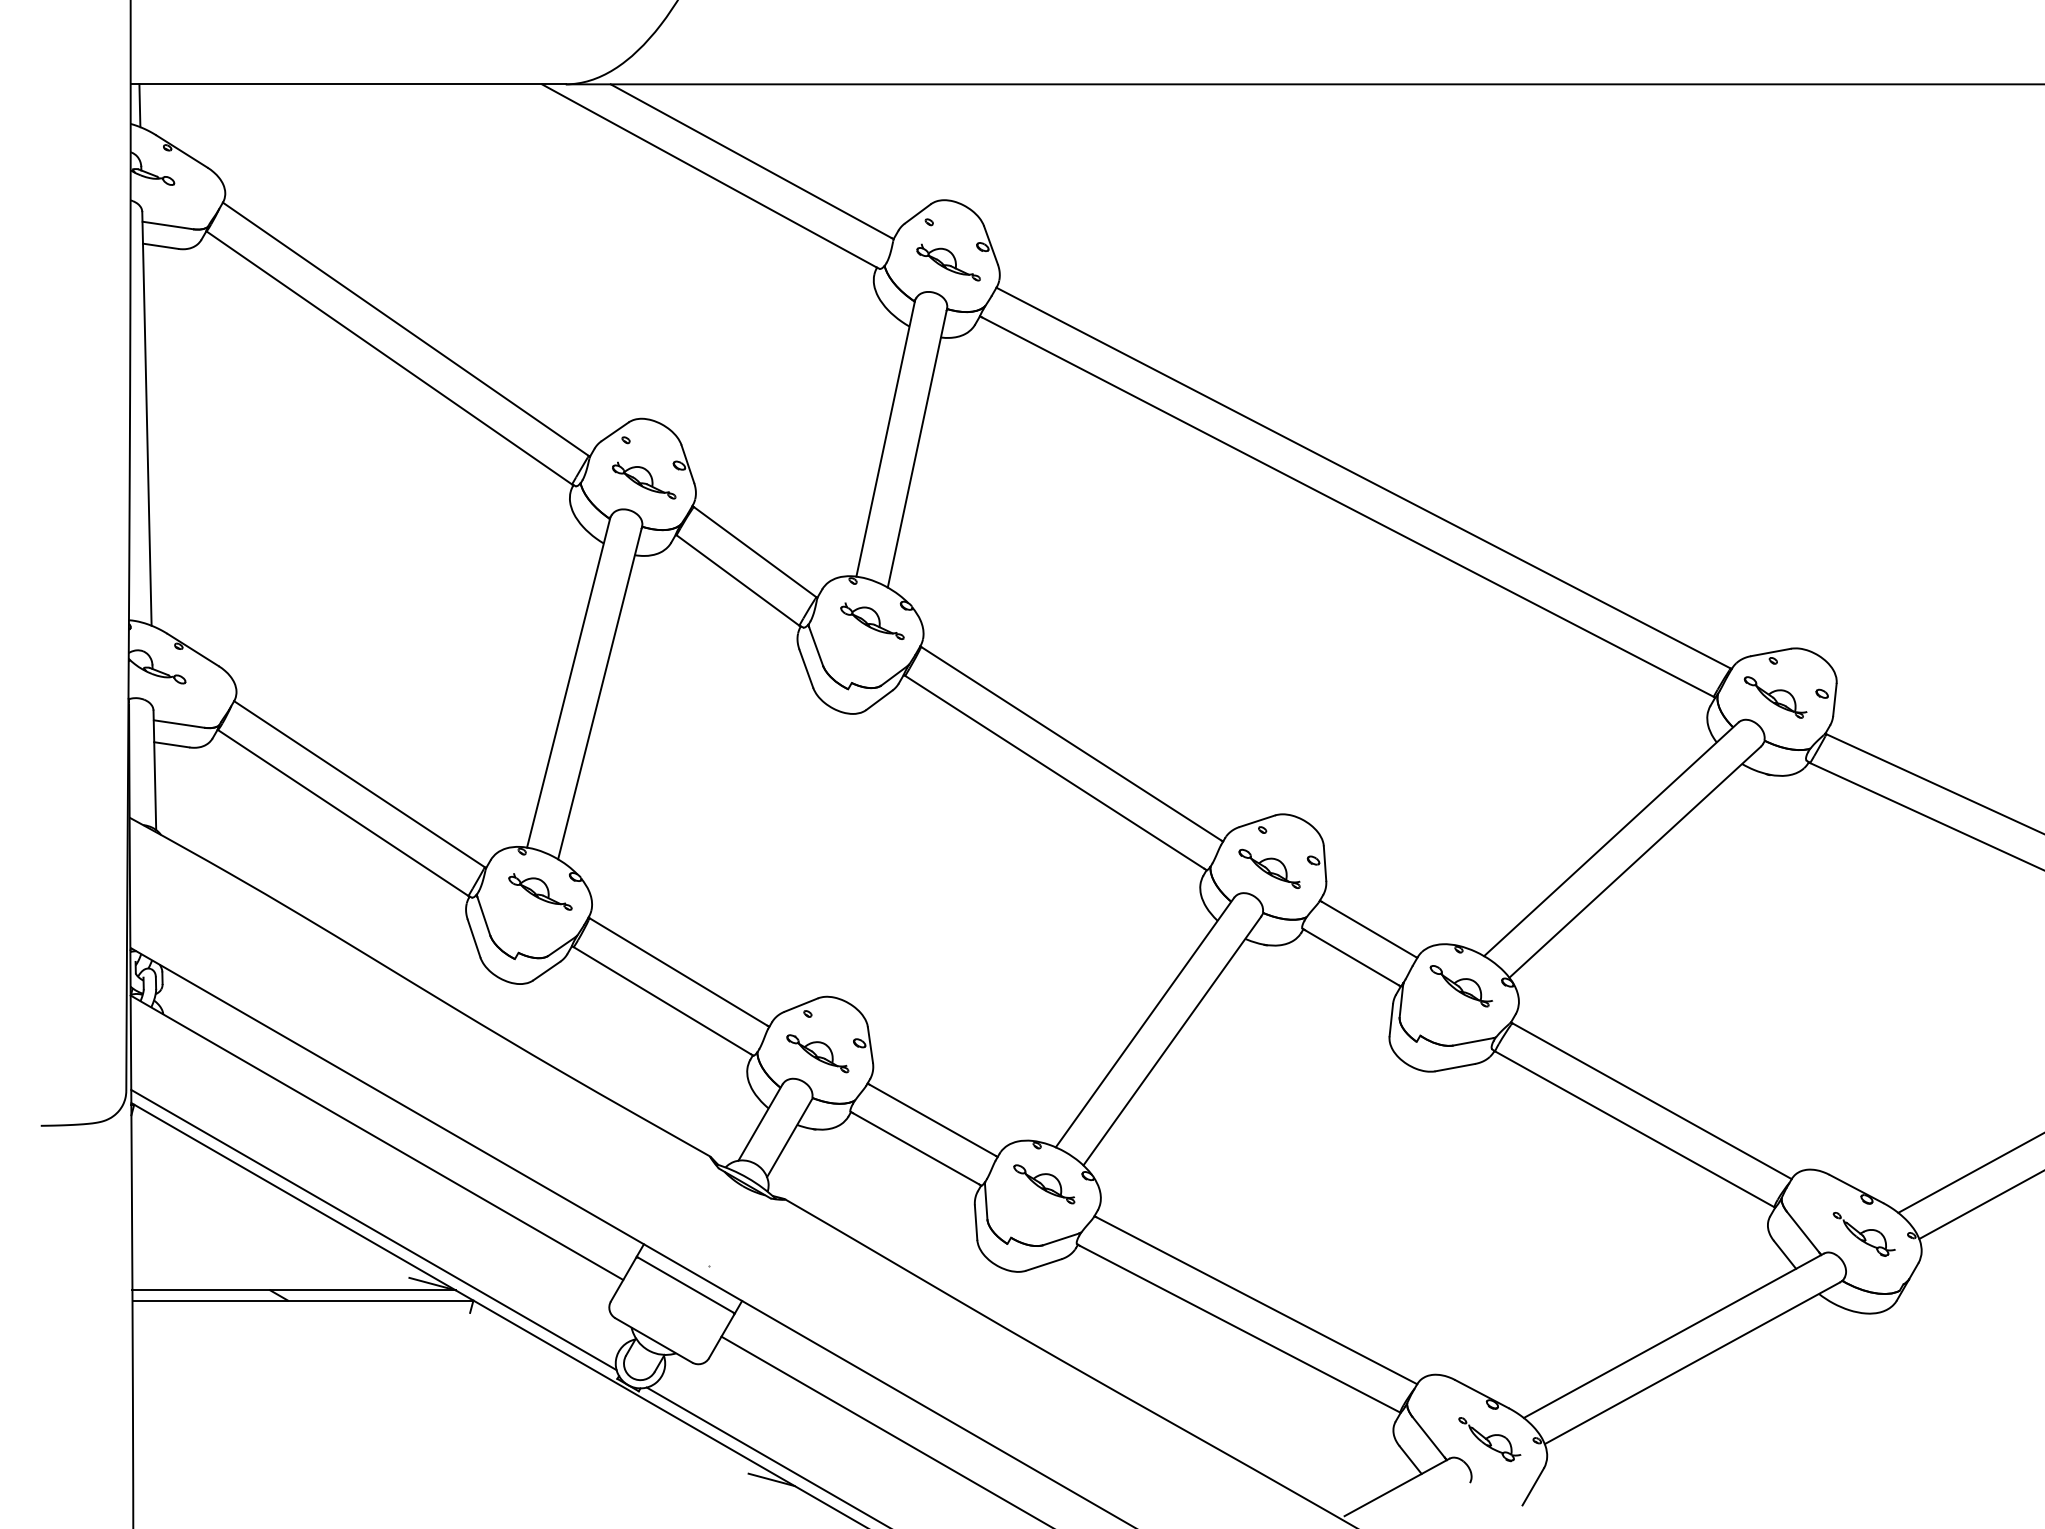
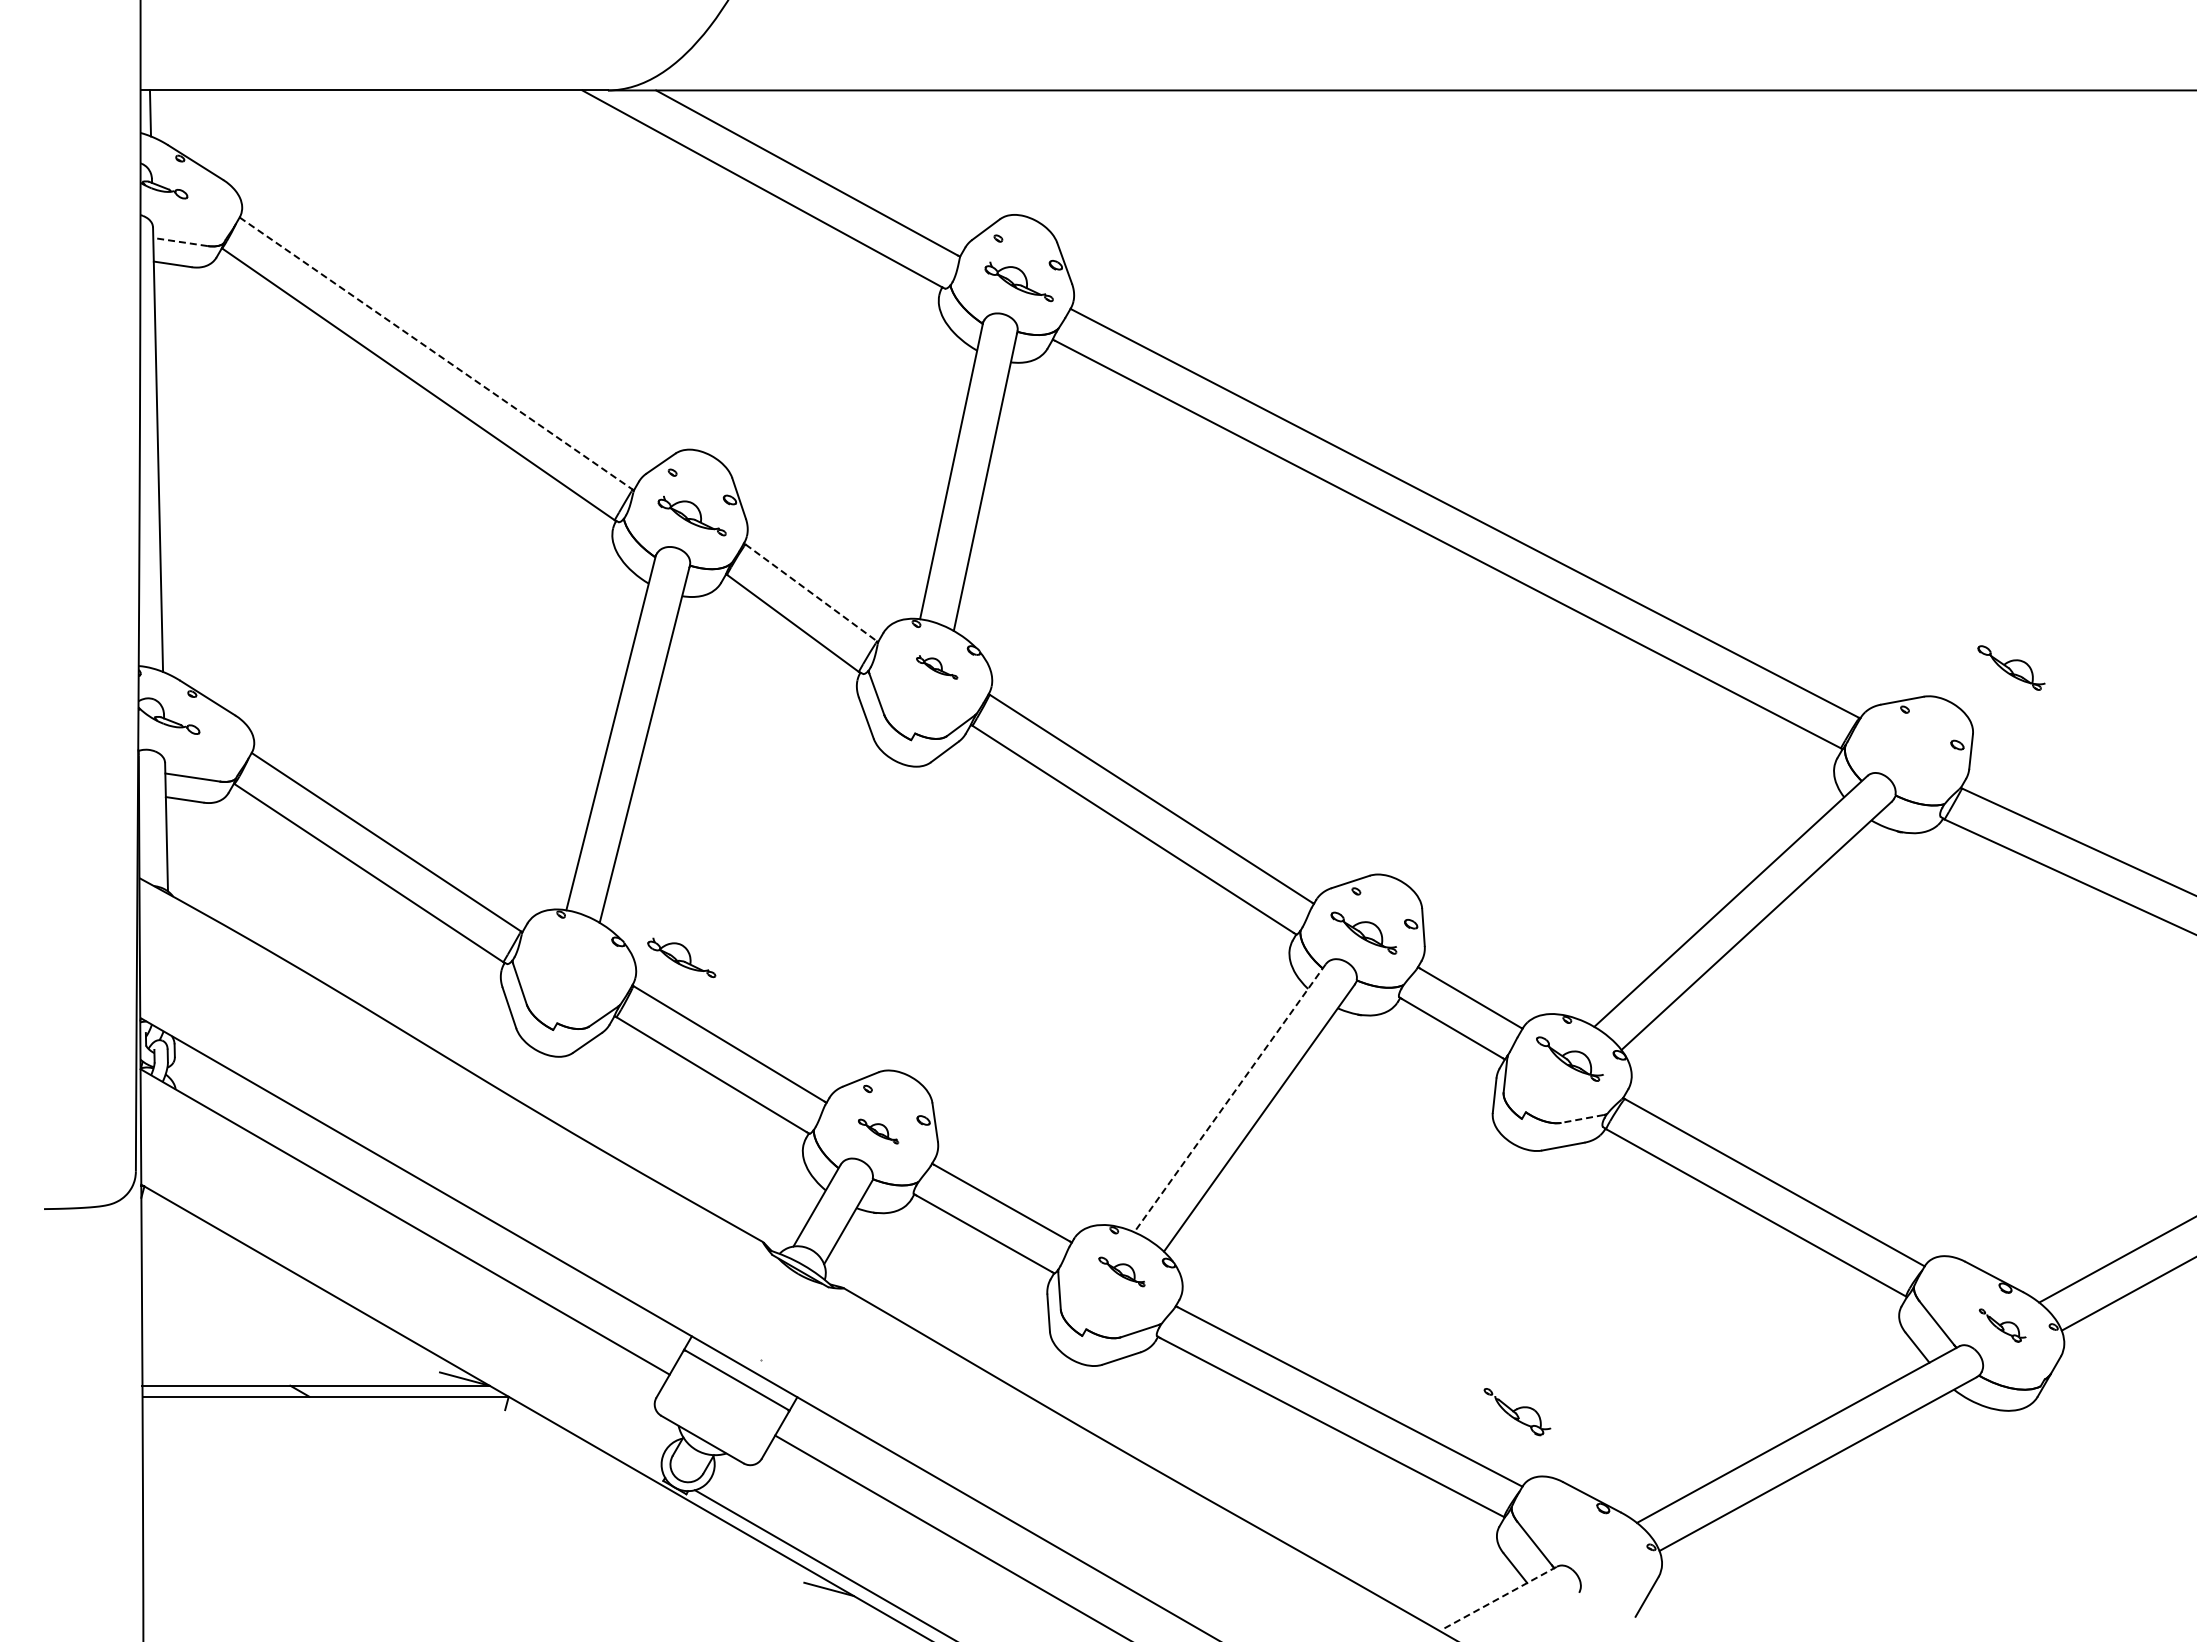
line: (167, 224) -> (180, 241), solid -> dashed
line: (406, 329) -> (436, 353), solid -> dashed
line: (755, 551) -> (811, 592), solid -> dashed
part: (871, 621) -> (936, 667), size x0.6
part: (1775, 697) -> (2011, 667), moved
part: (540, 891) -> (681, 957), moved
line: (1145, 1022) -> (1230, 1098), solid -> dashed
line: (1473, 1041) -> (1582, 1118), solid -> dashed
part: (817, 1053) -> (878, 1131), size x0.6
part: (1043, 1183) -> (1121, 1271), size x0.7
line: (373, 1229) -> (401, 1320), removed
part: (1864, 1234) -> (2002, 1325), size x0.7
part: (1489, 1439) -> (1517, 1412), moved
line: (1397, 1487) -> (1501, 1597), solid -> dashed

